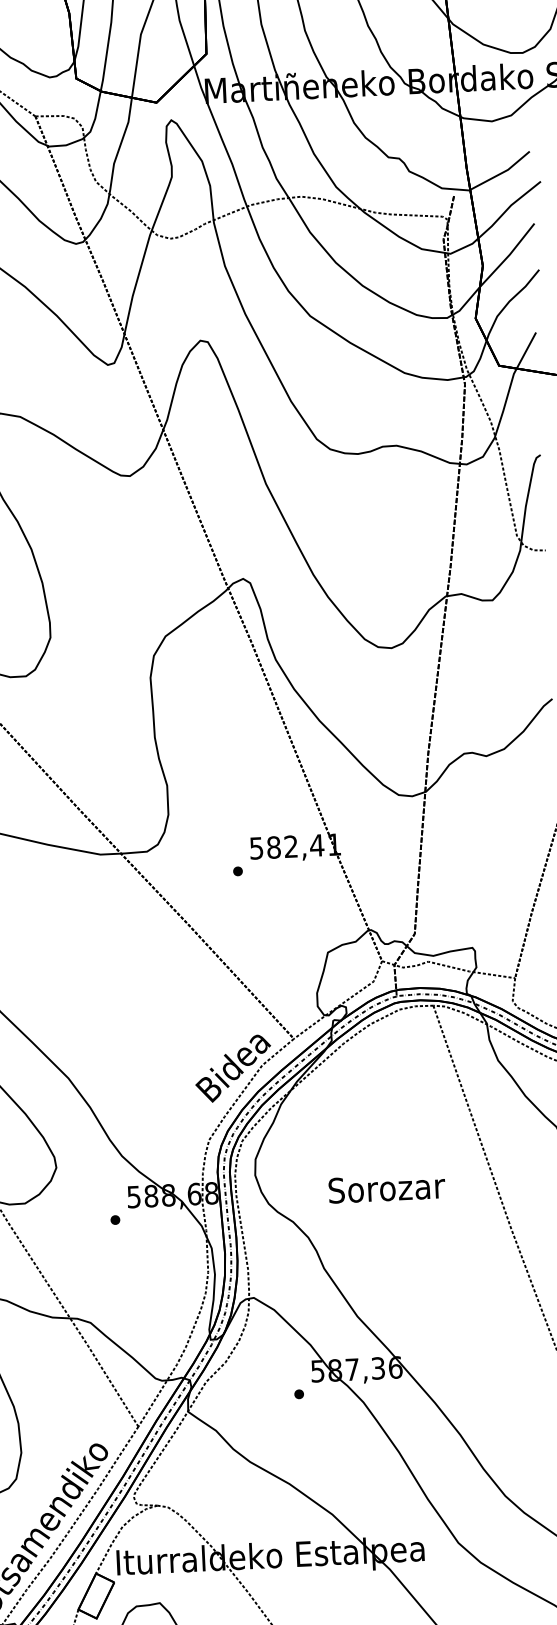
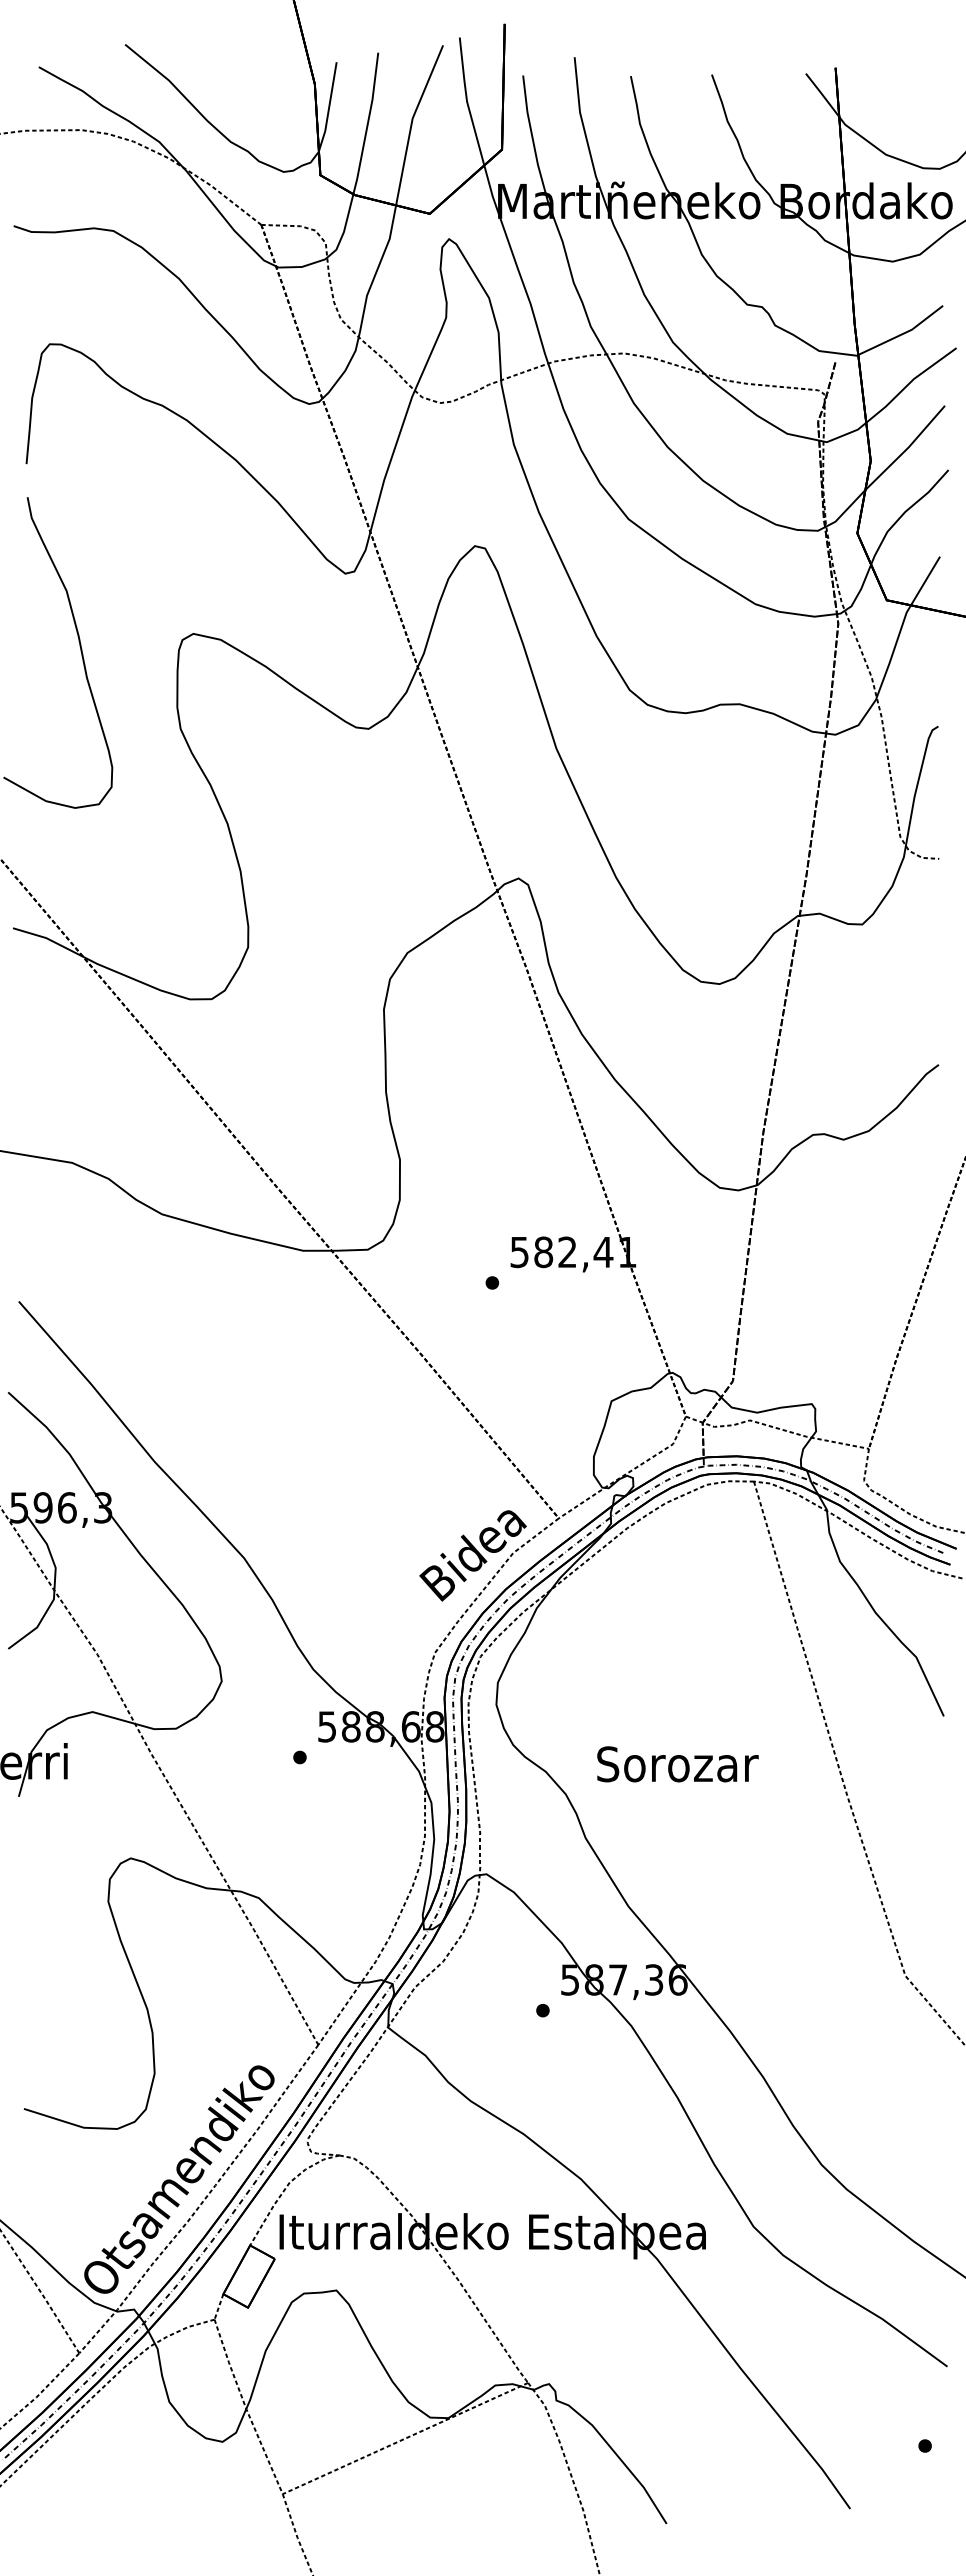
text: (386, 1188) -> (677, 1764), moved

